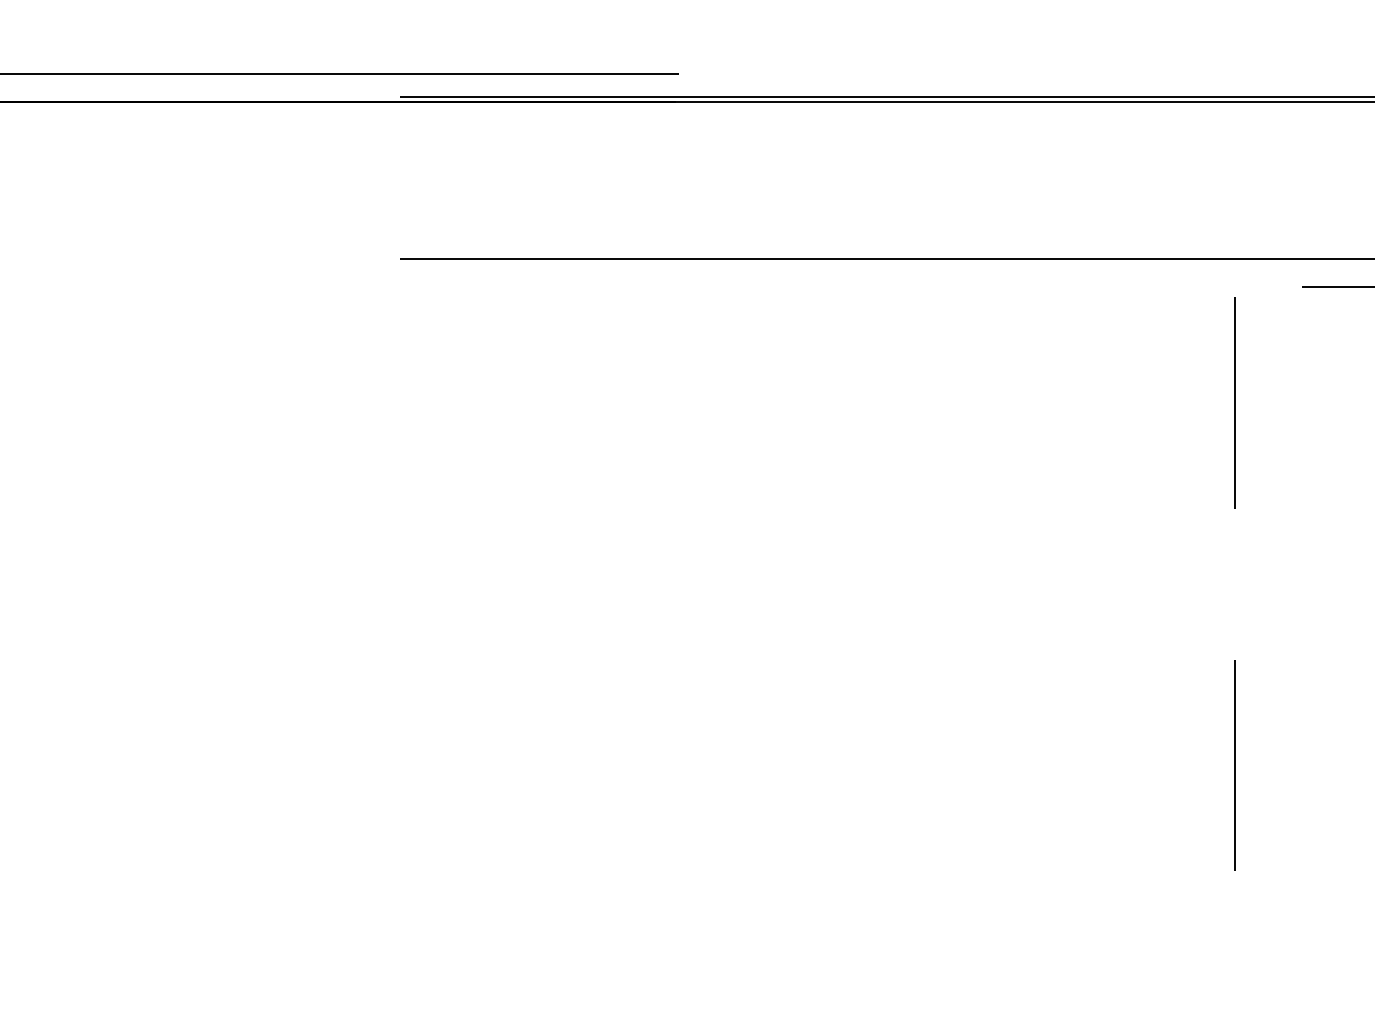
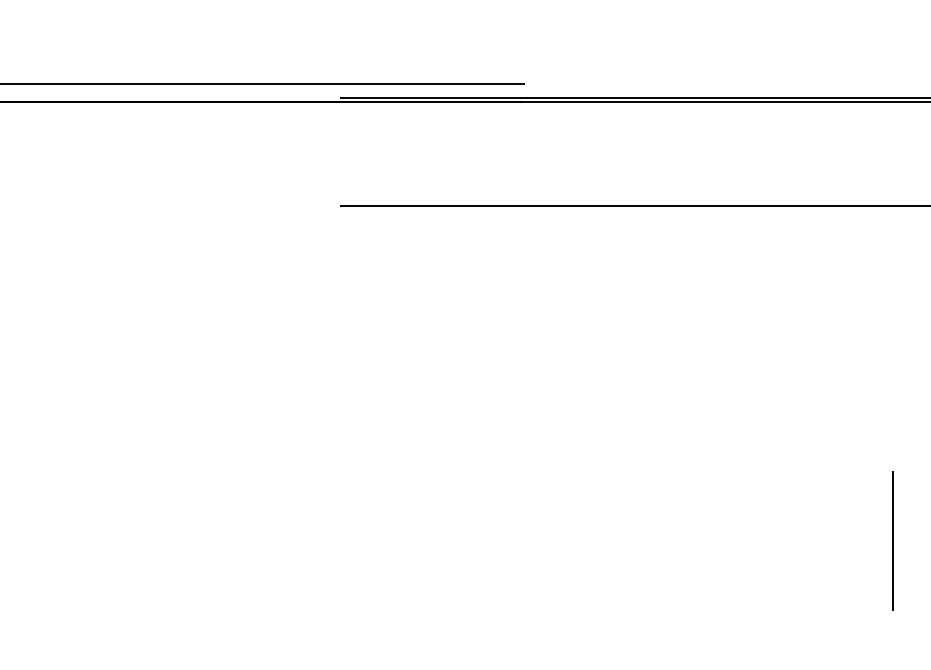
line: (1234, 402) -> (892, 300), removed

